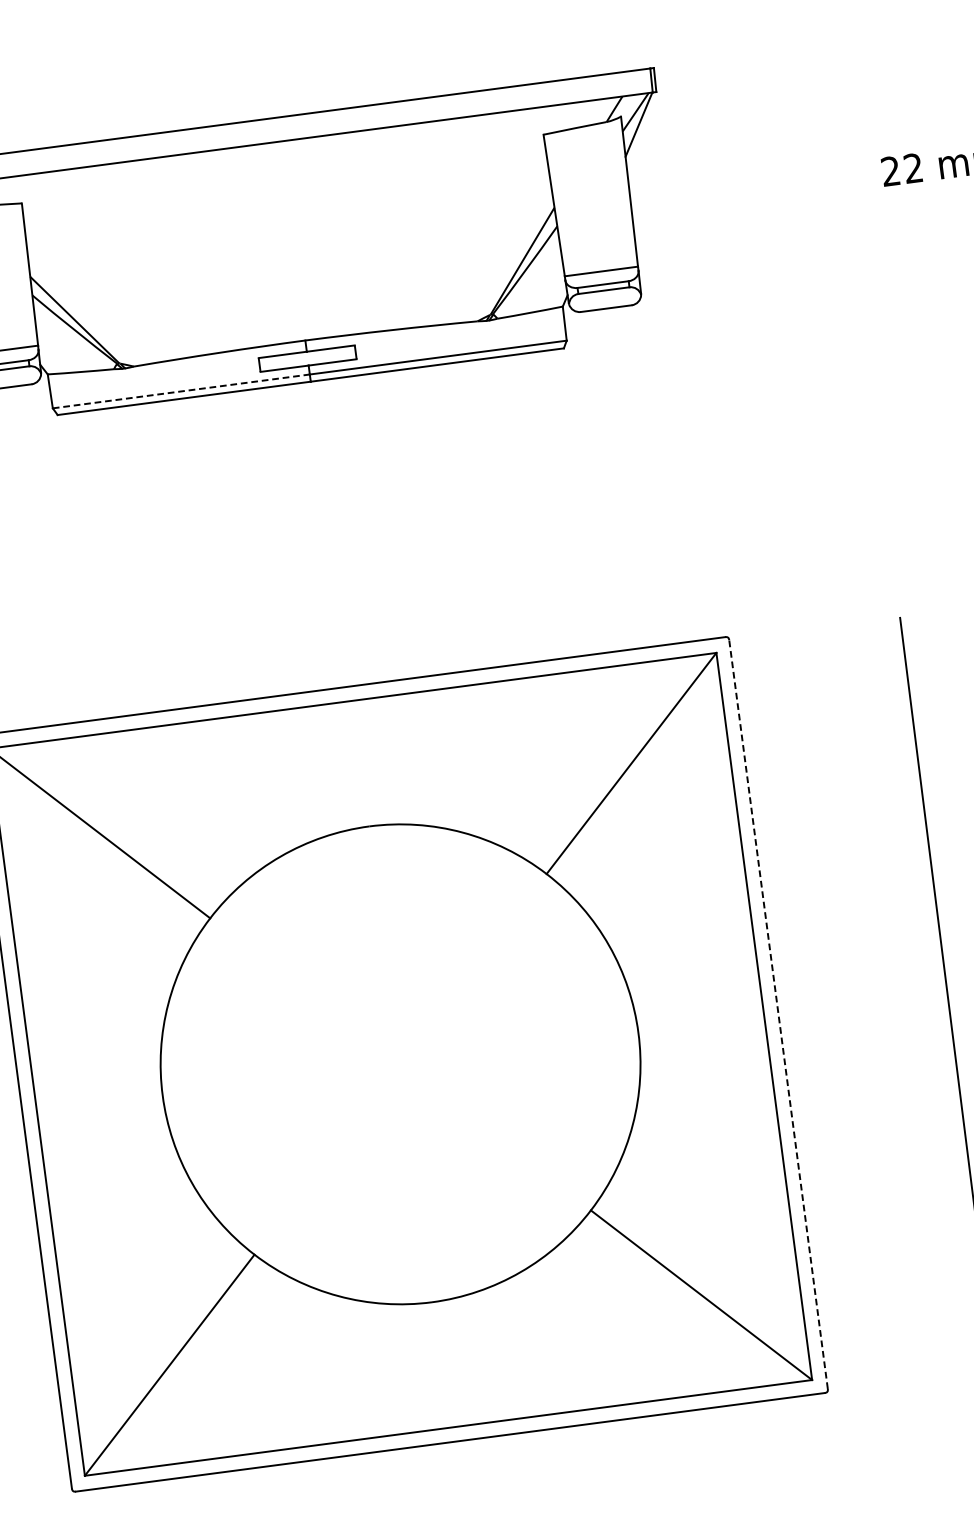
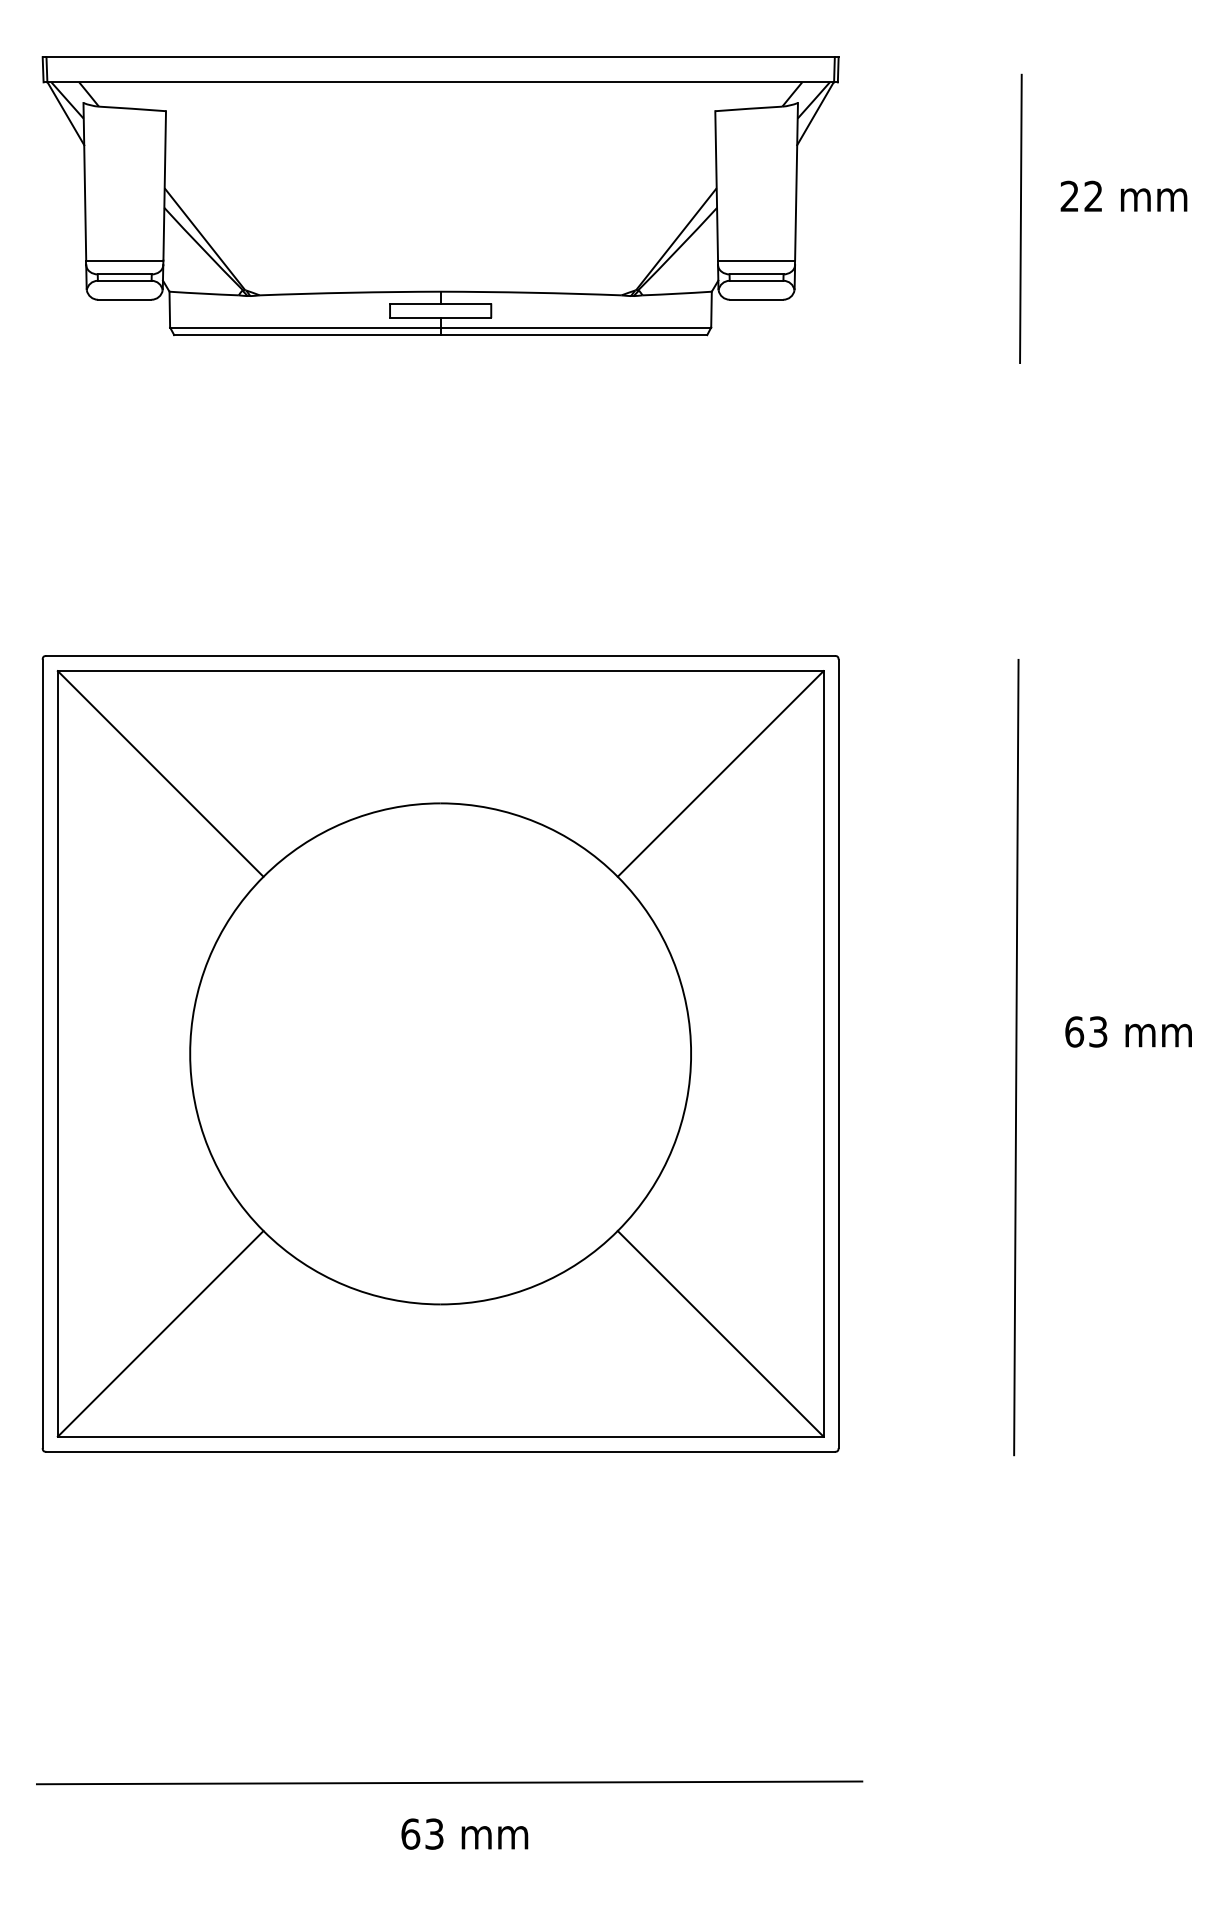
line: (846, 198) -> (1020, 218), added
line: (181, 391) -> (305, 327), dashed -> solid
line: (778, 1014) -> (838, 1053), dashed -> solid

